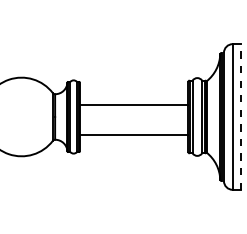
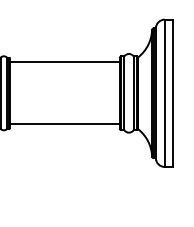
line: (133, 105) -> (64, 62), moved
line: (240, 116) -> (172, 92), dashed -> solid
line: (133, 134) -> (64, 124), moved

